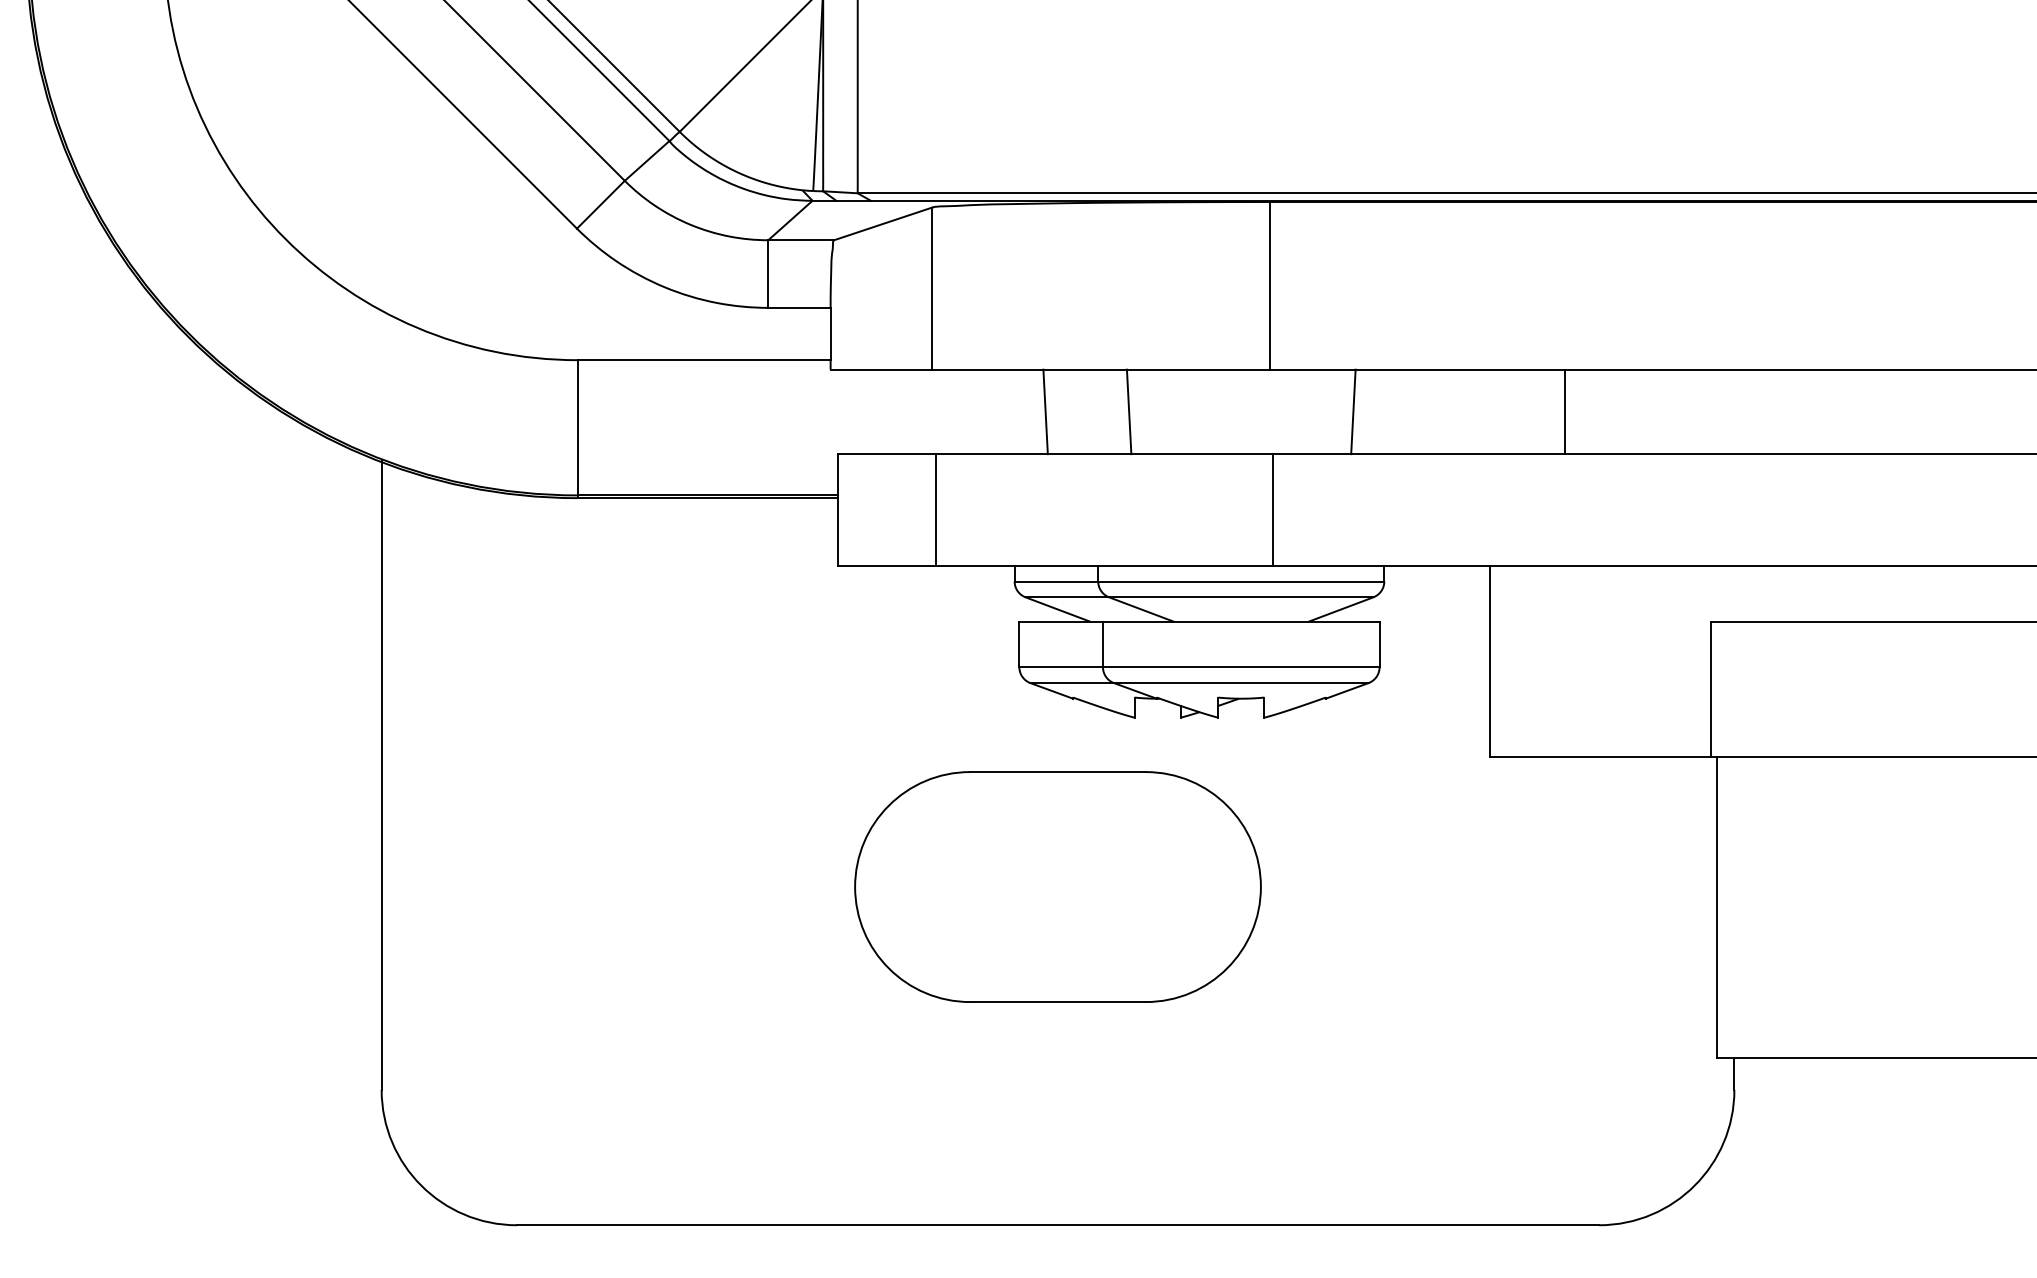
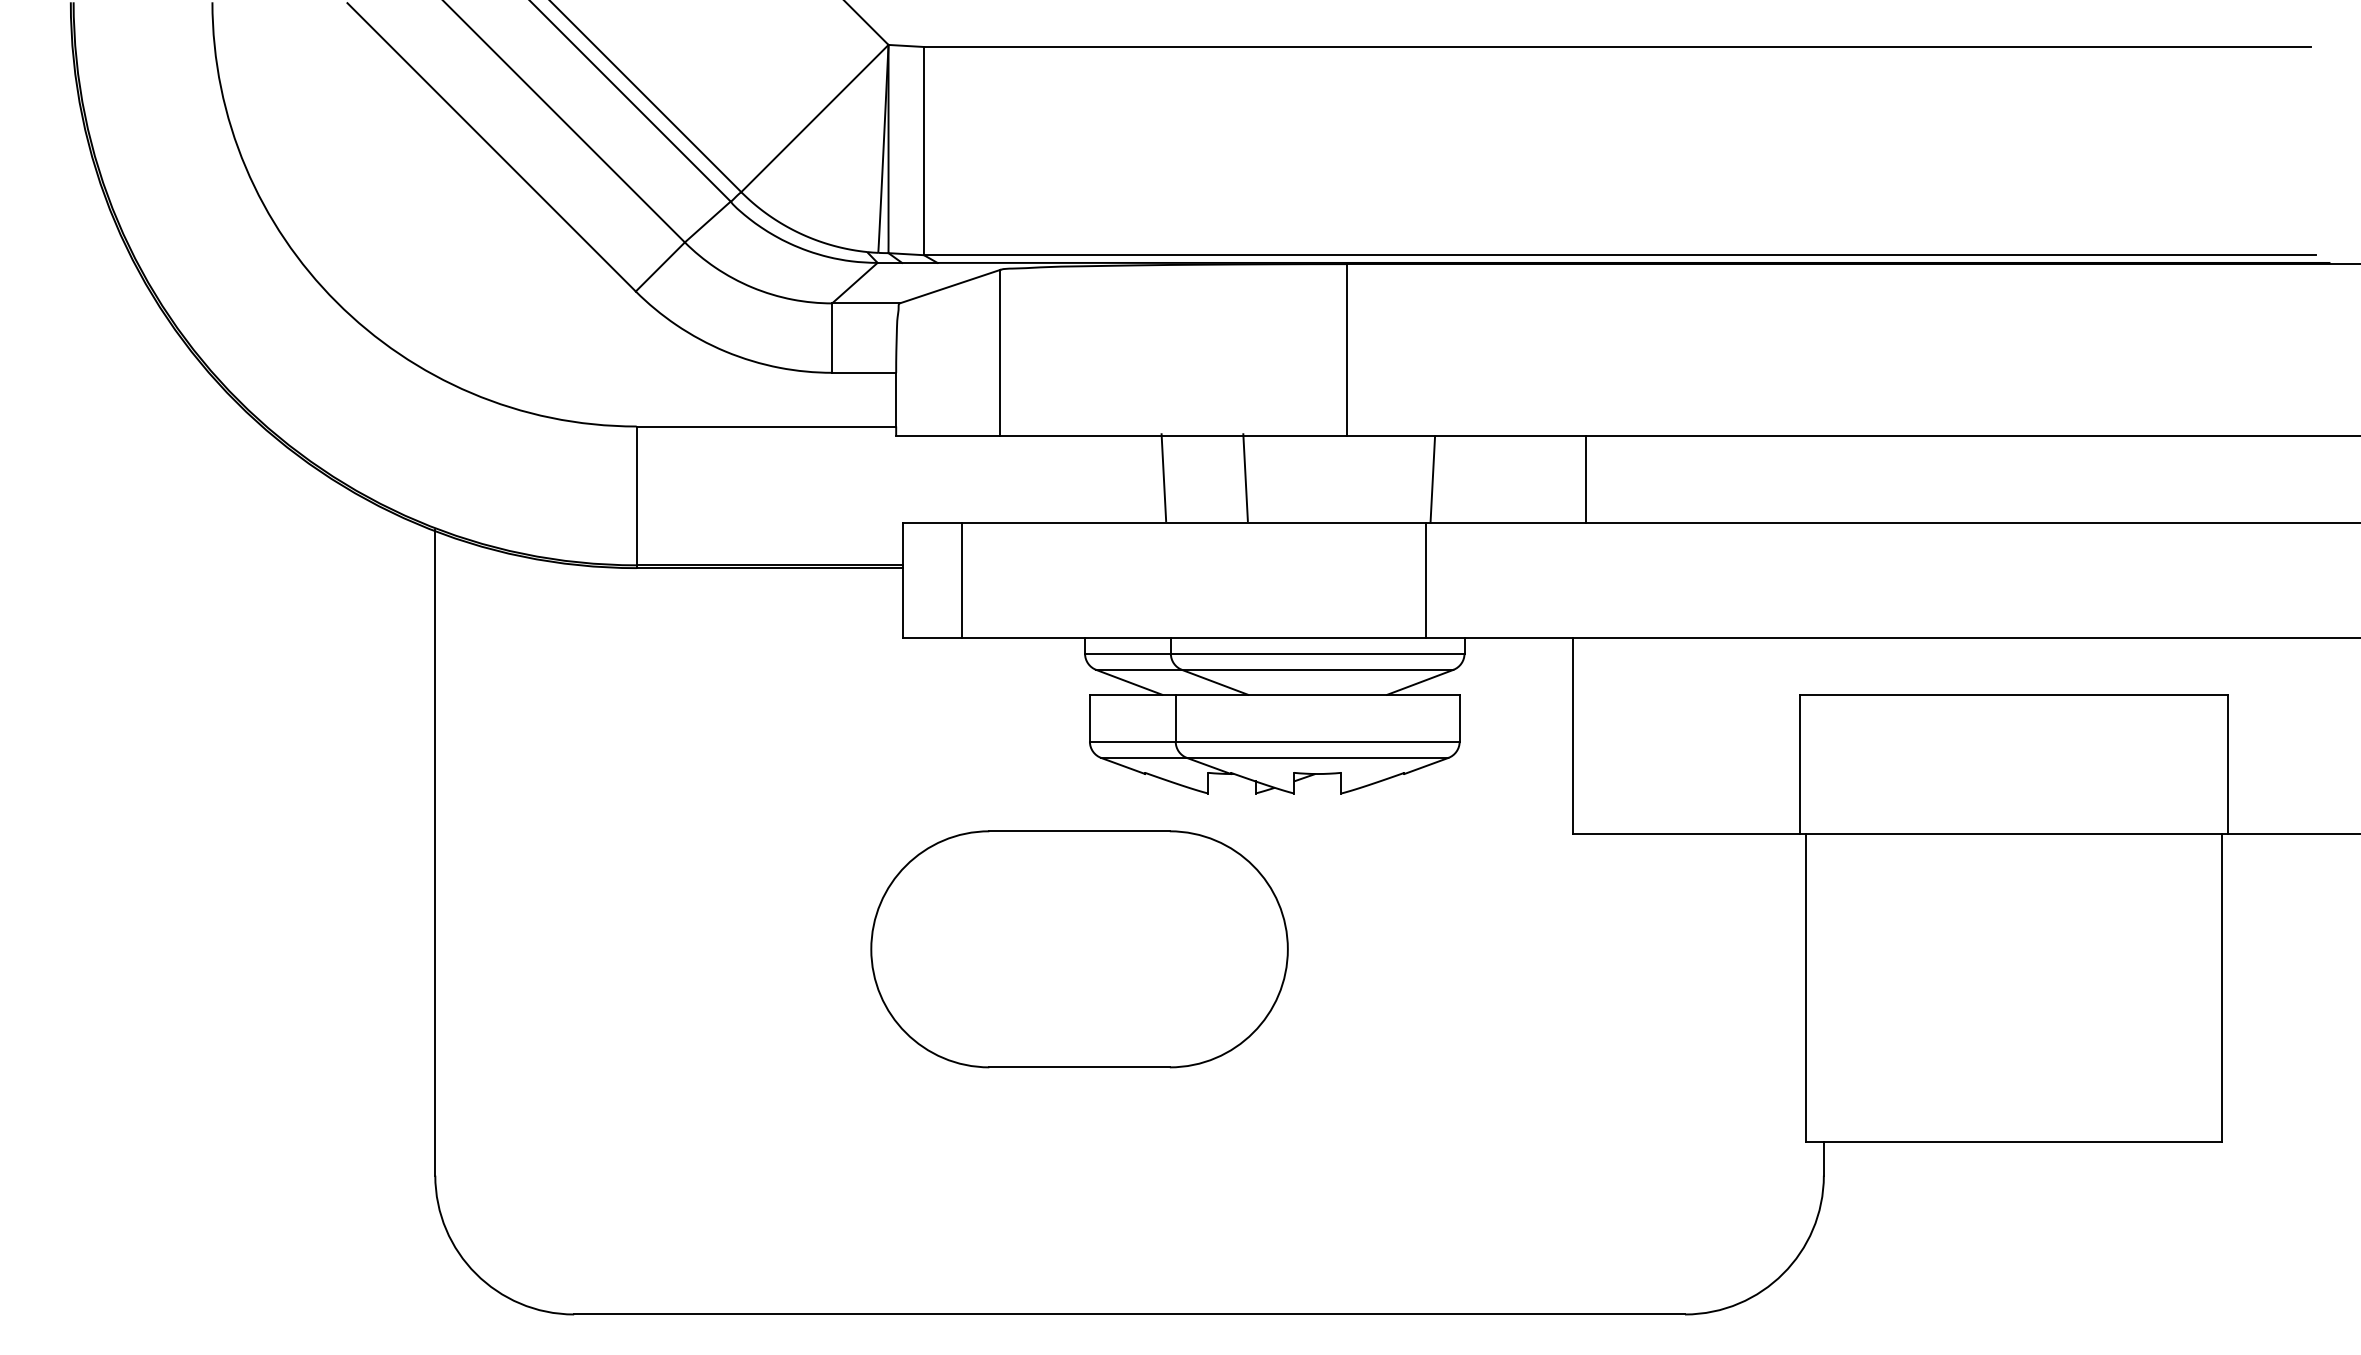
line: (1045, 411) -> (1163, 477), moved
line: (1129, 411) -> (1245, 477), moved
line: (1564, 411) -> (1585, 479), moved
line: (935, 510) -> (961, 580), moved
line: (1273, 510) -> (1425, 580), moved
part: (1057, 887) -> (1079, 949), moved

